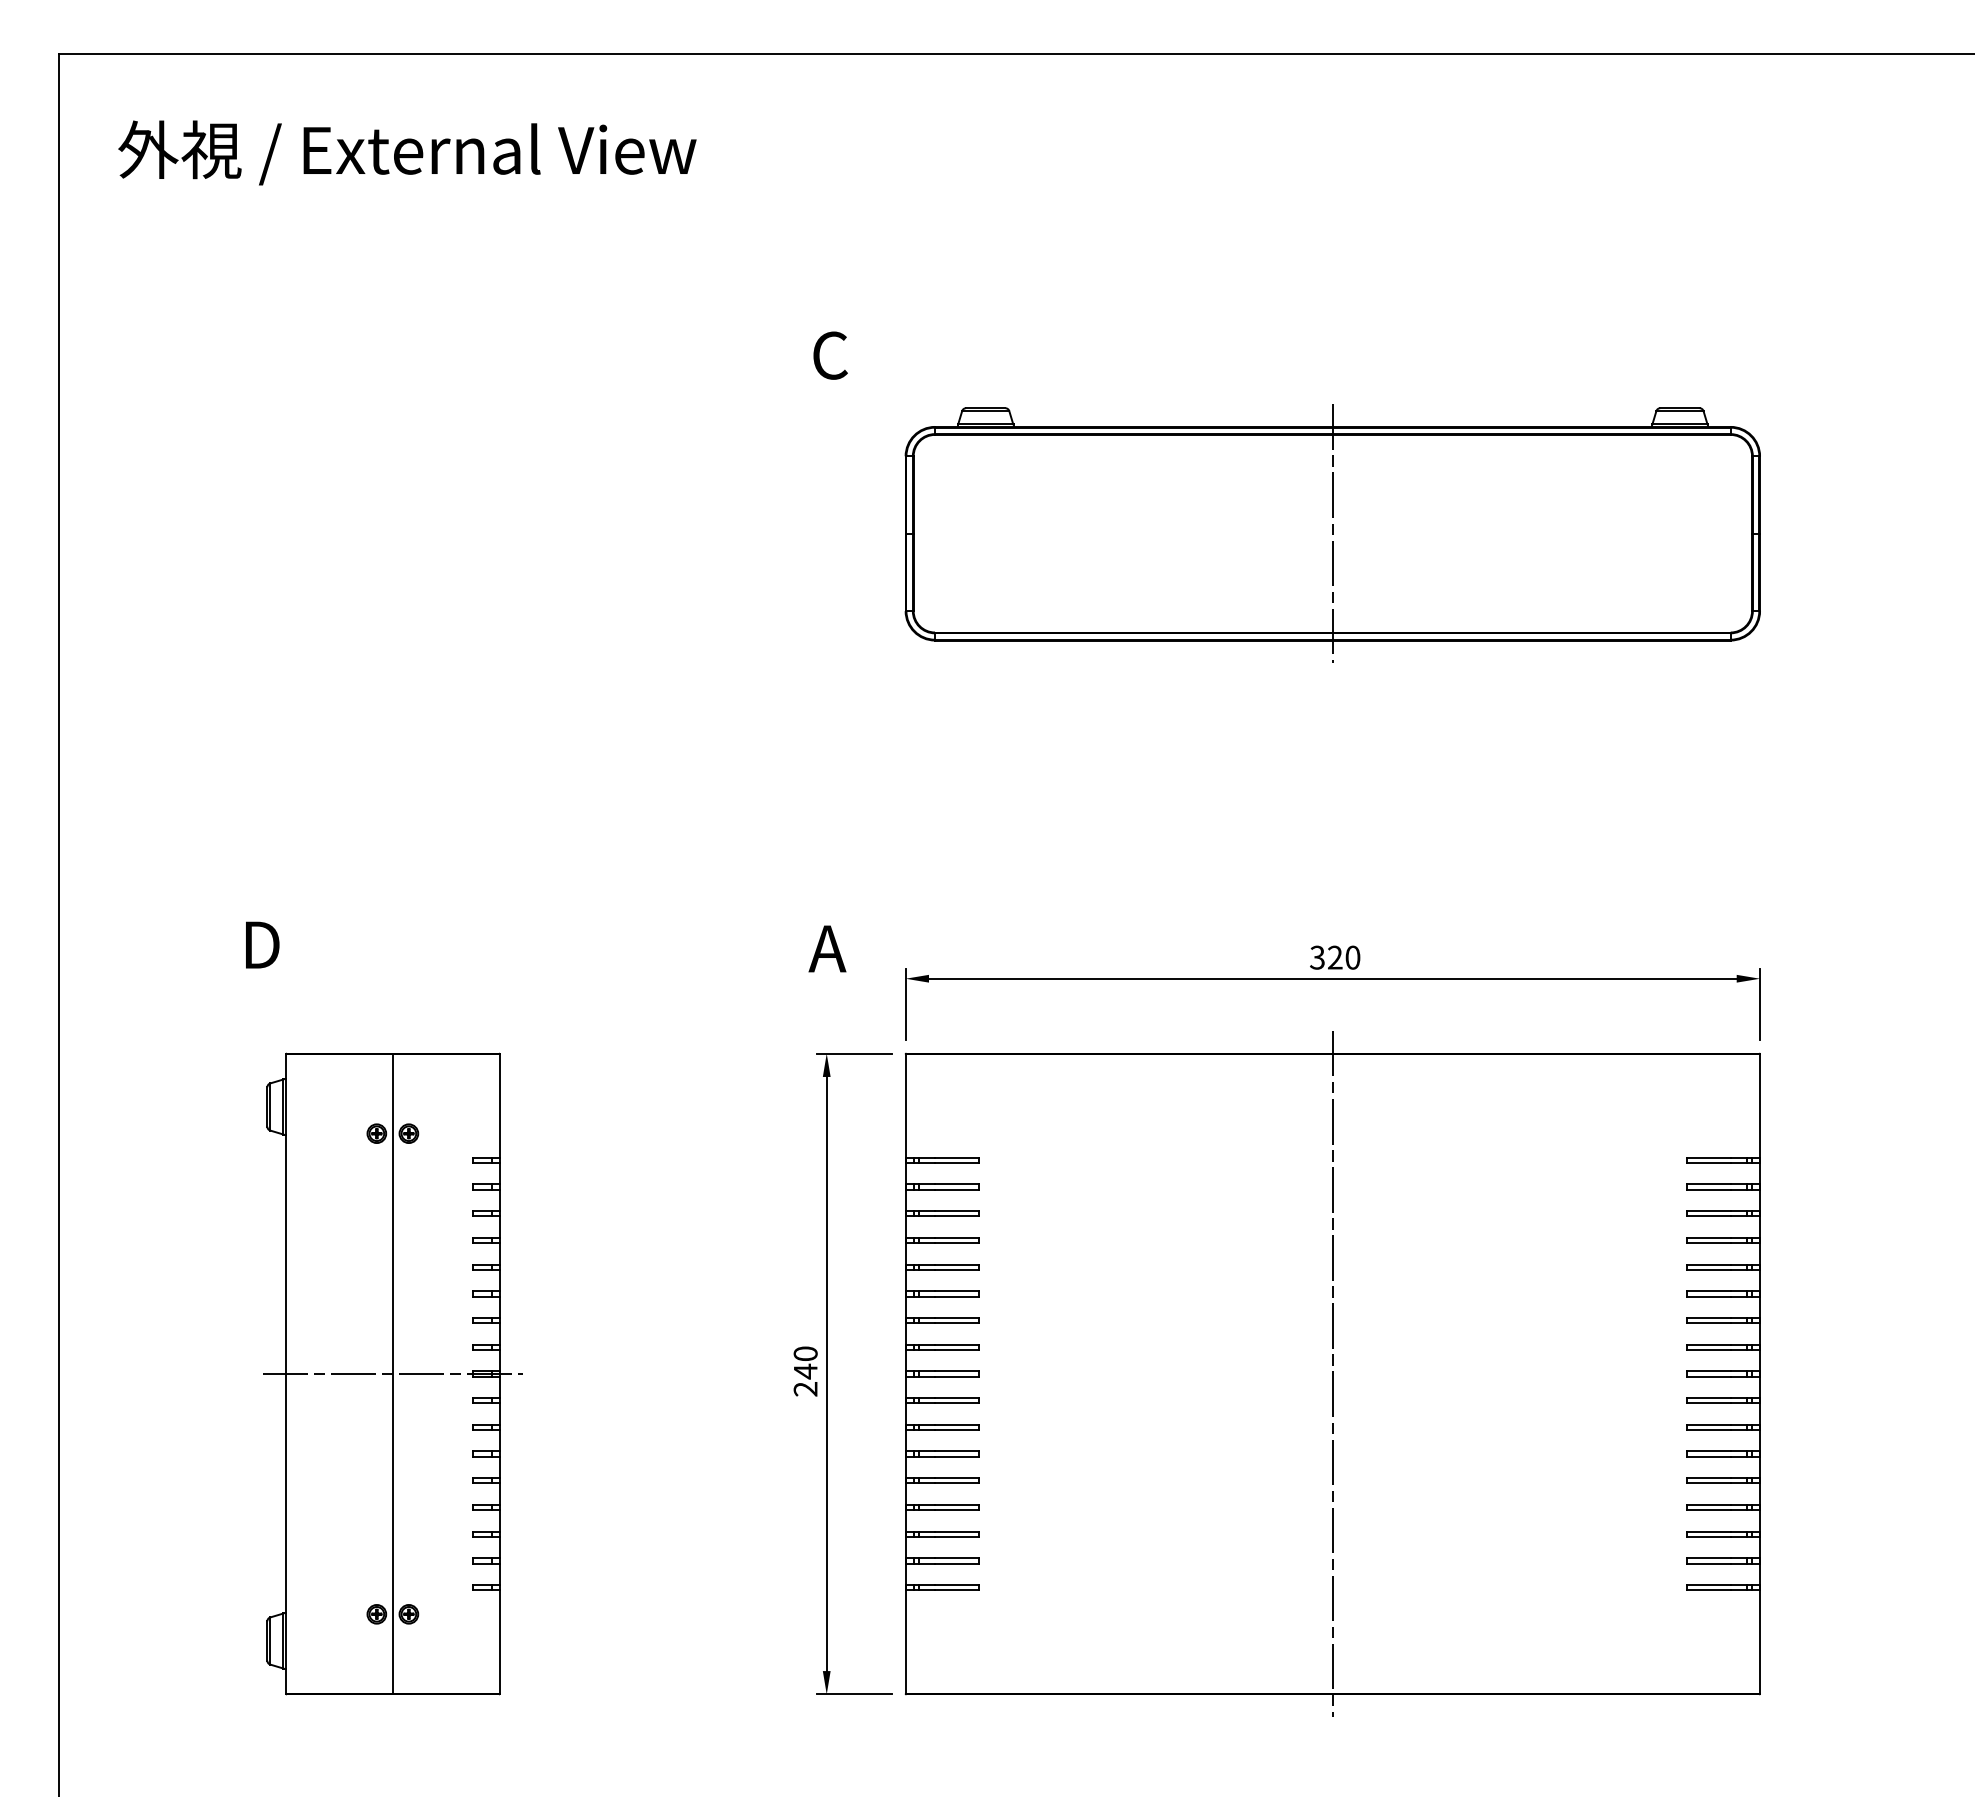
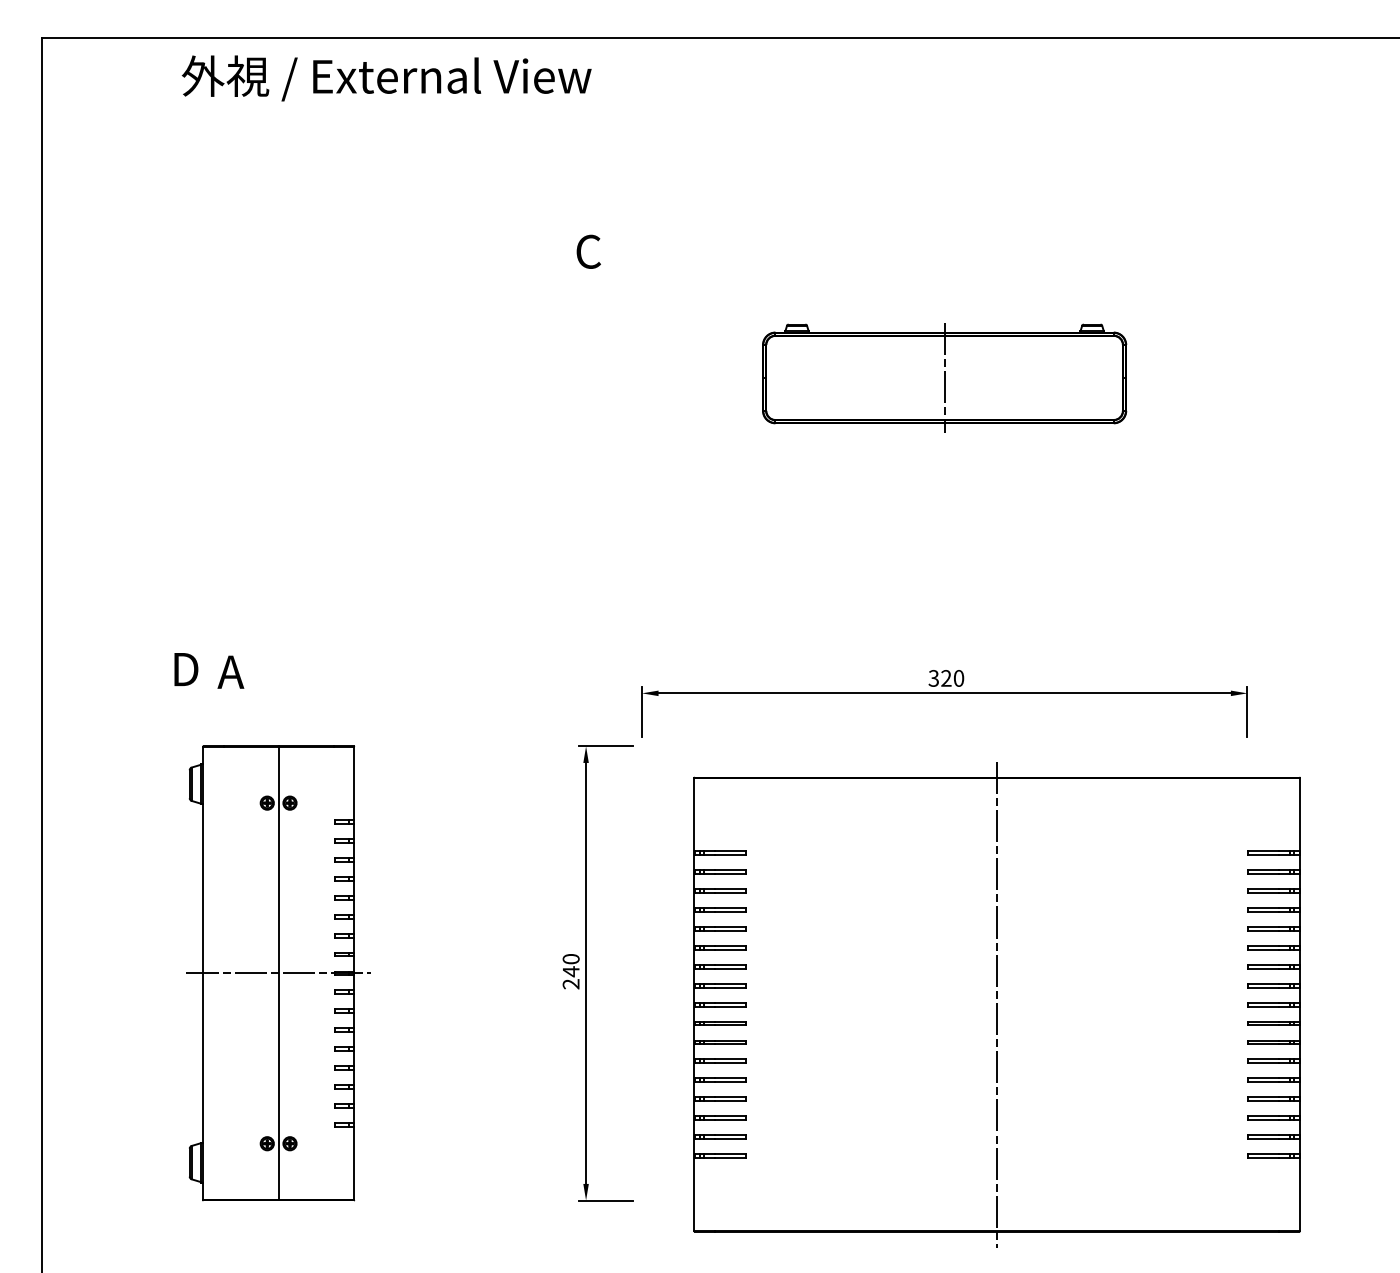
text: (407, 152) -> (386, 78), moved
part: (1332, 533) -> (944, 377), size x0.6
text: (827, 948) -> (230, 671), moved
part: (1332, 1373) -> (996, 1004), moved

